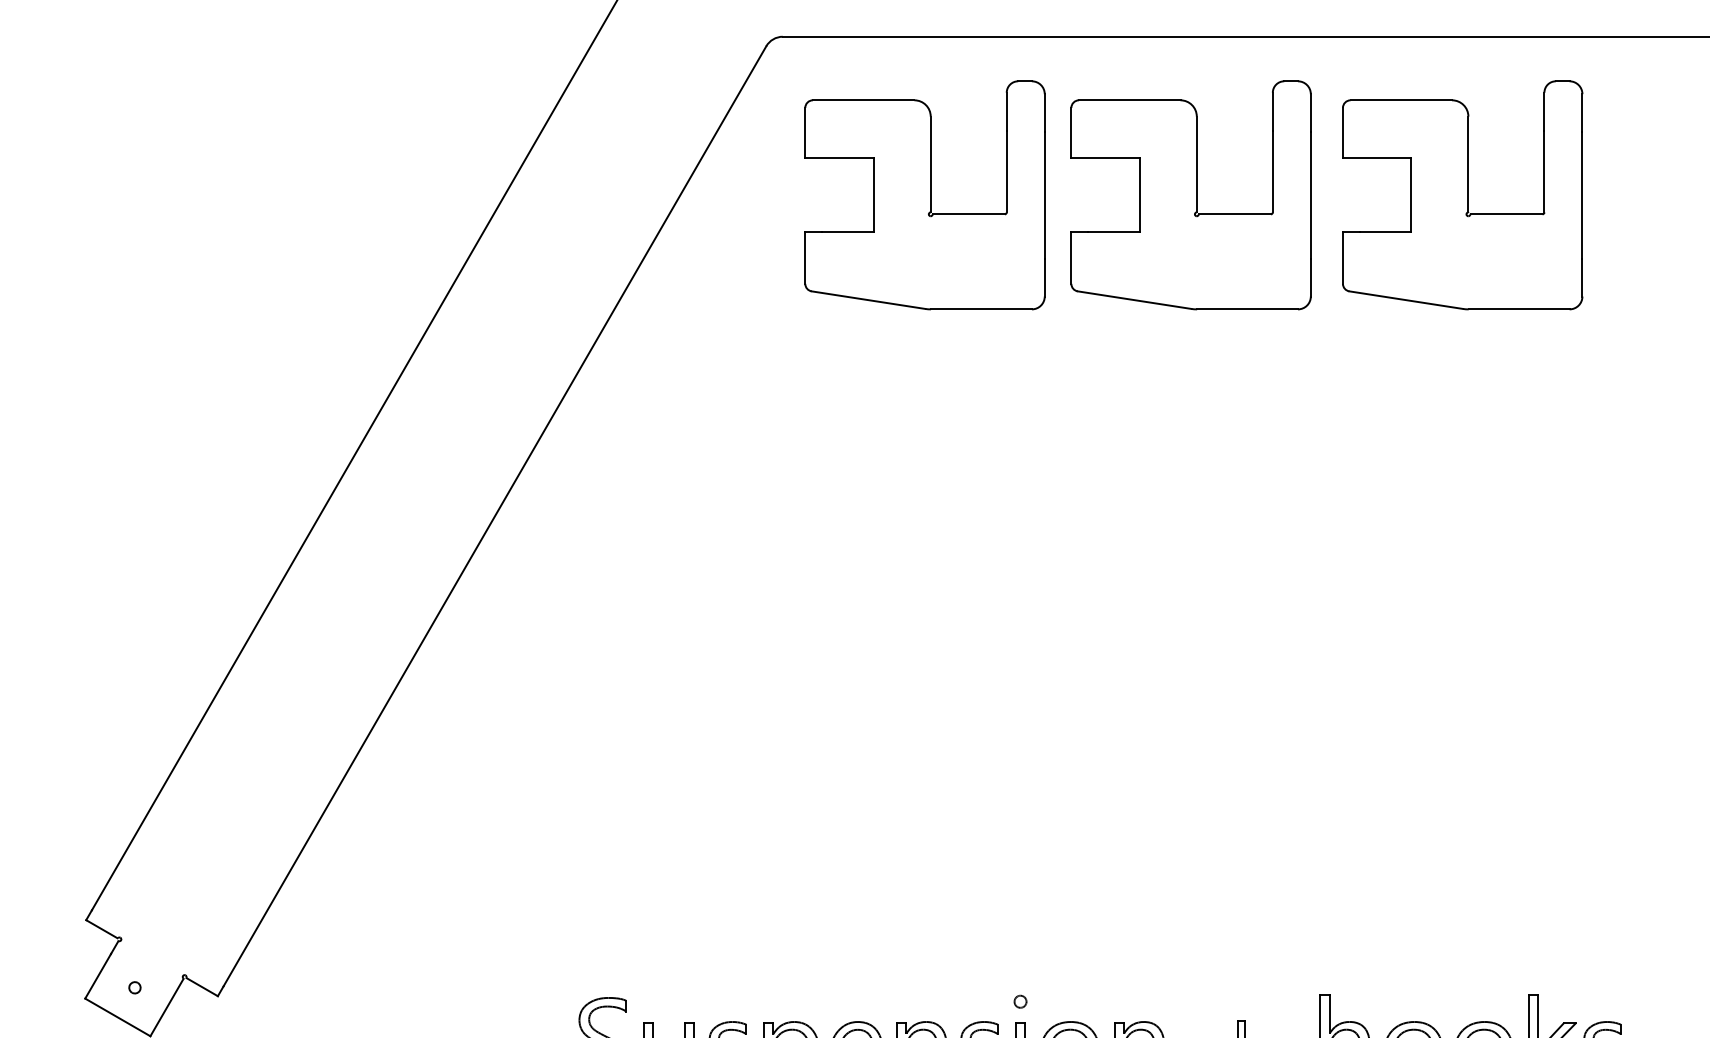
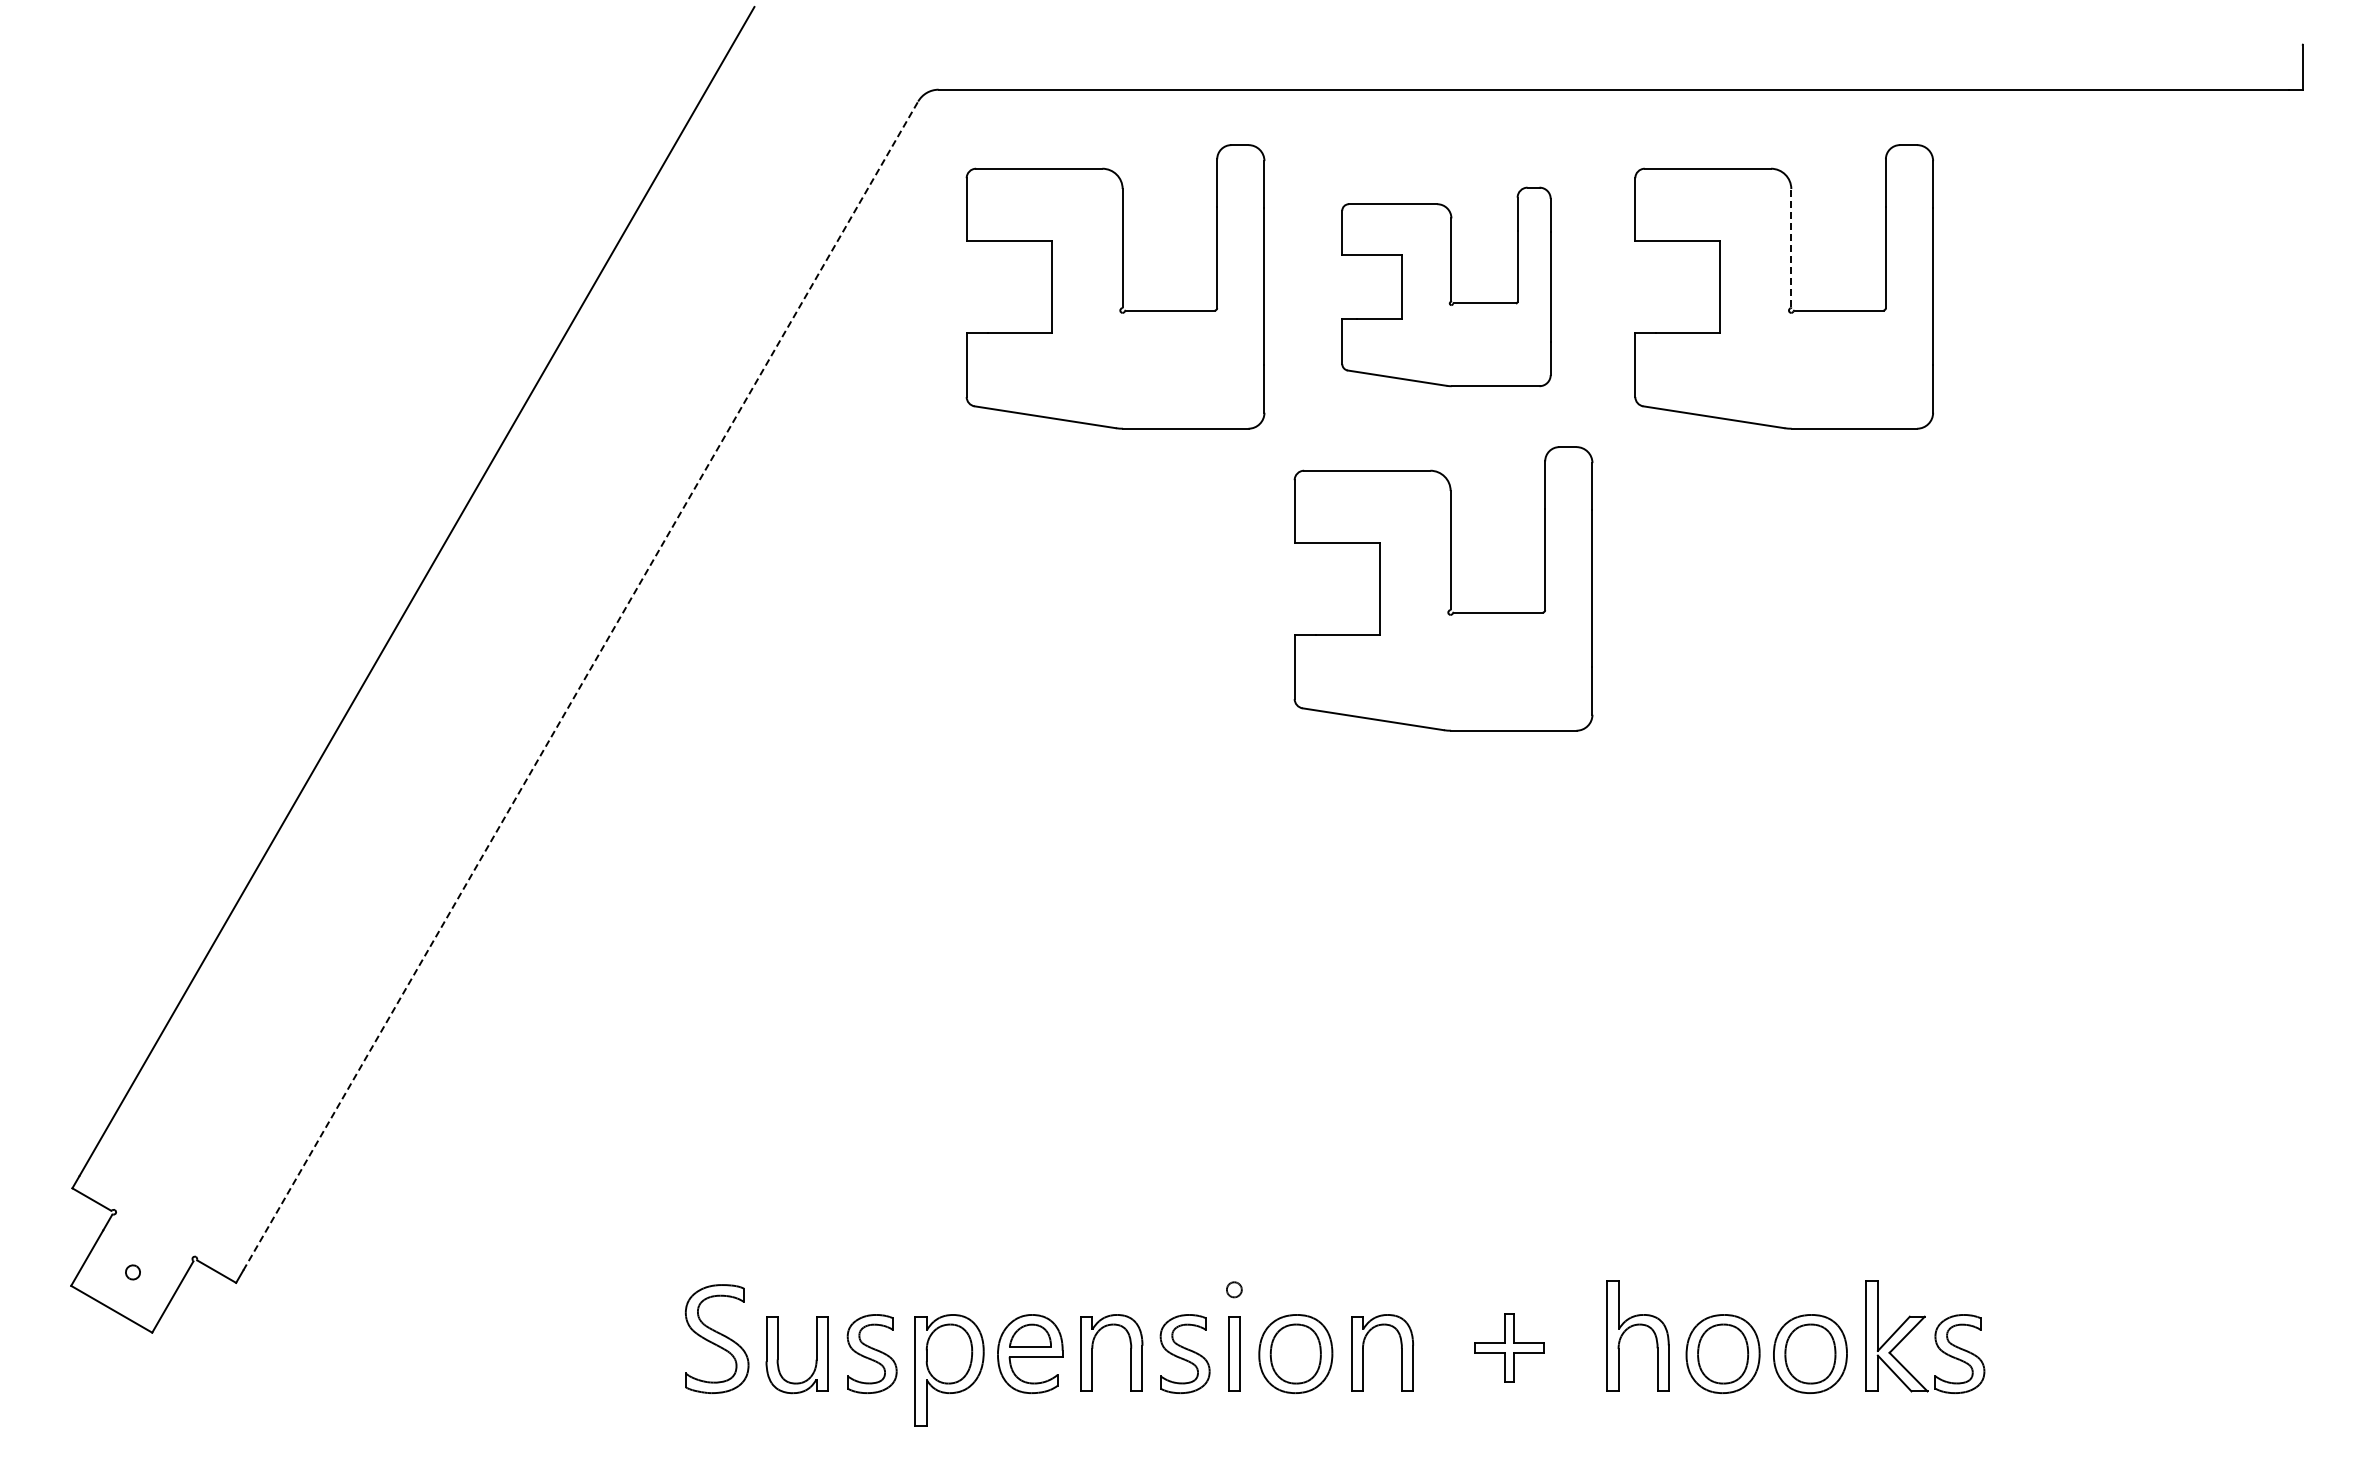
line: (1468, 163) -> (1791, 247), solid -> dashed
part: (1191, 195) -> (1446, 286), size x0.7
part: (1188, 437) -> (1443, 588), added
line: (494, 516) -> (580, 686), solid -> dashed

